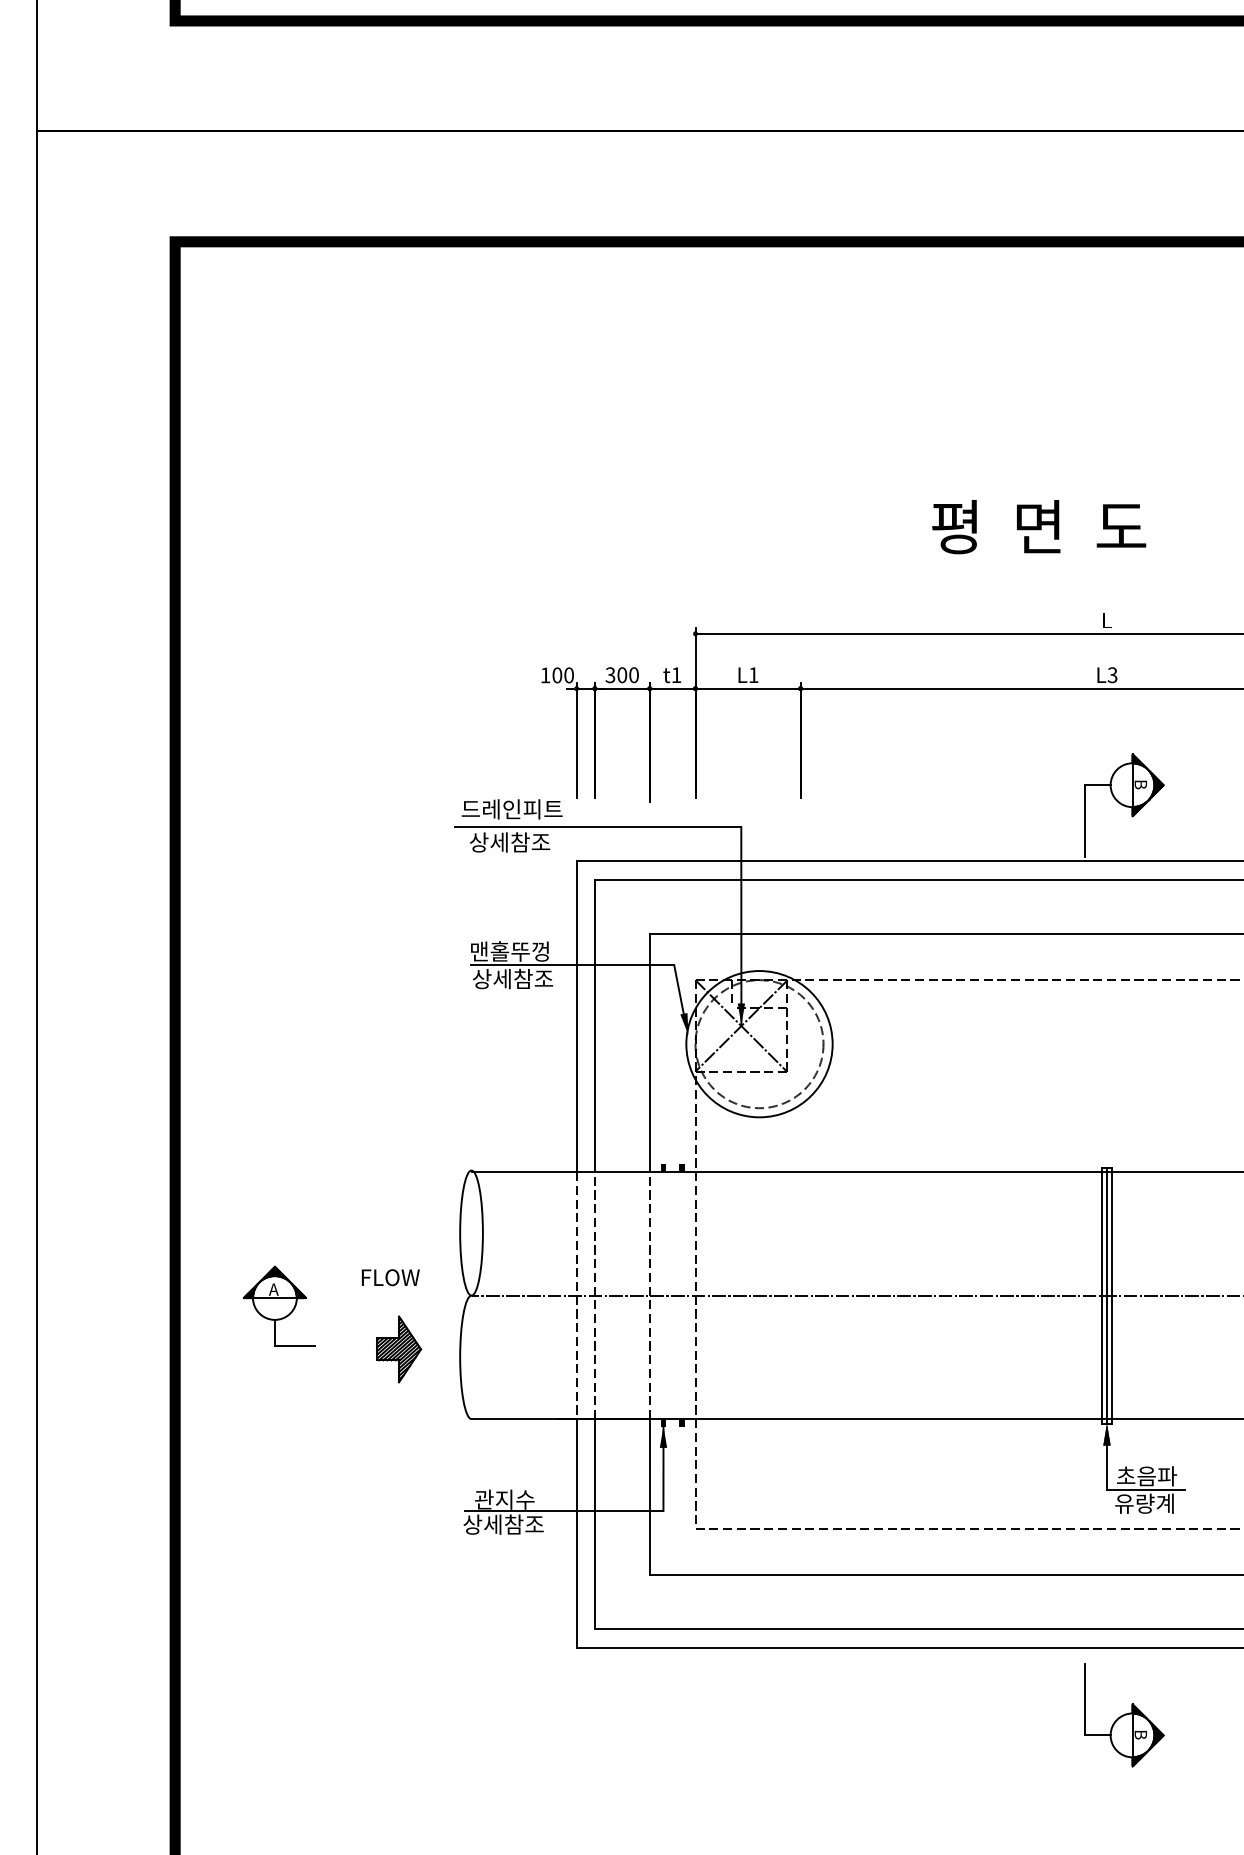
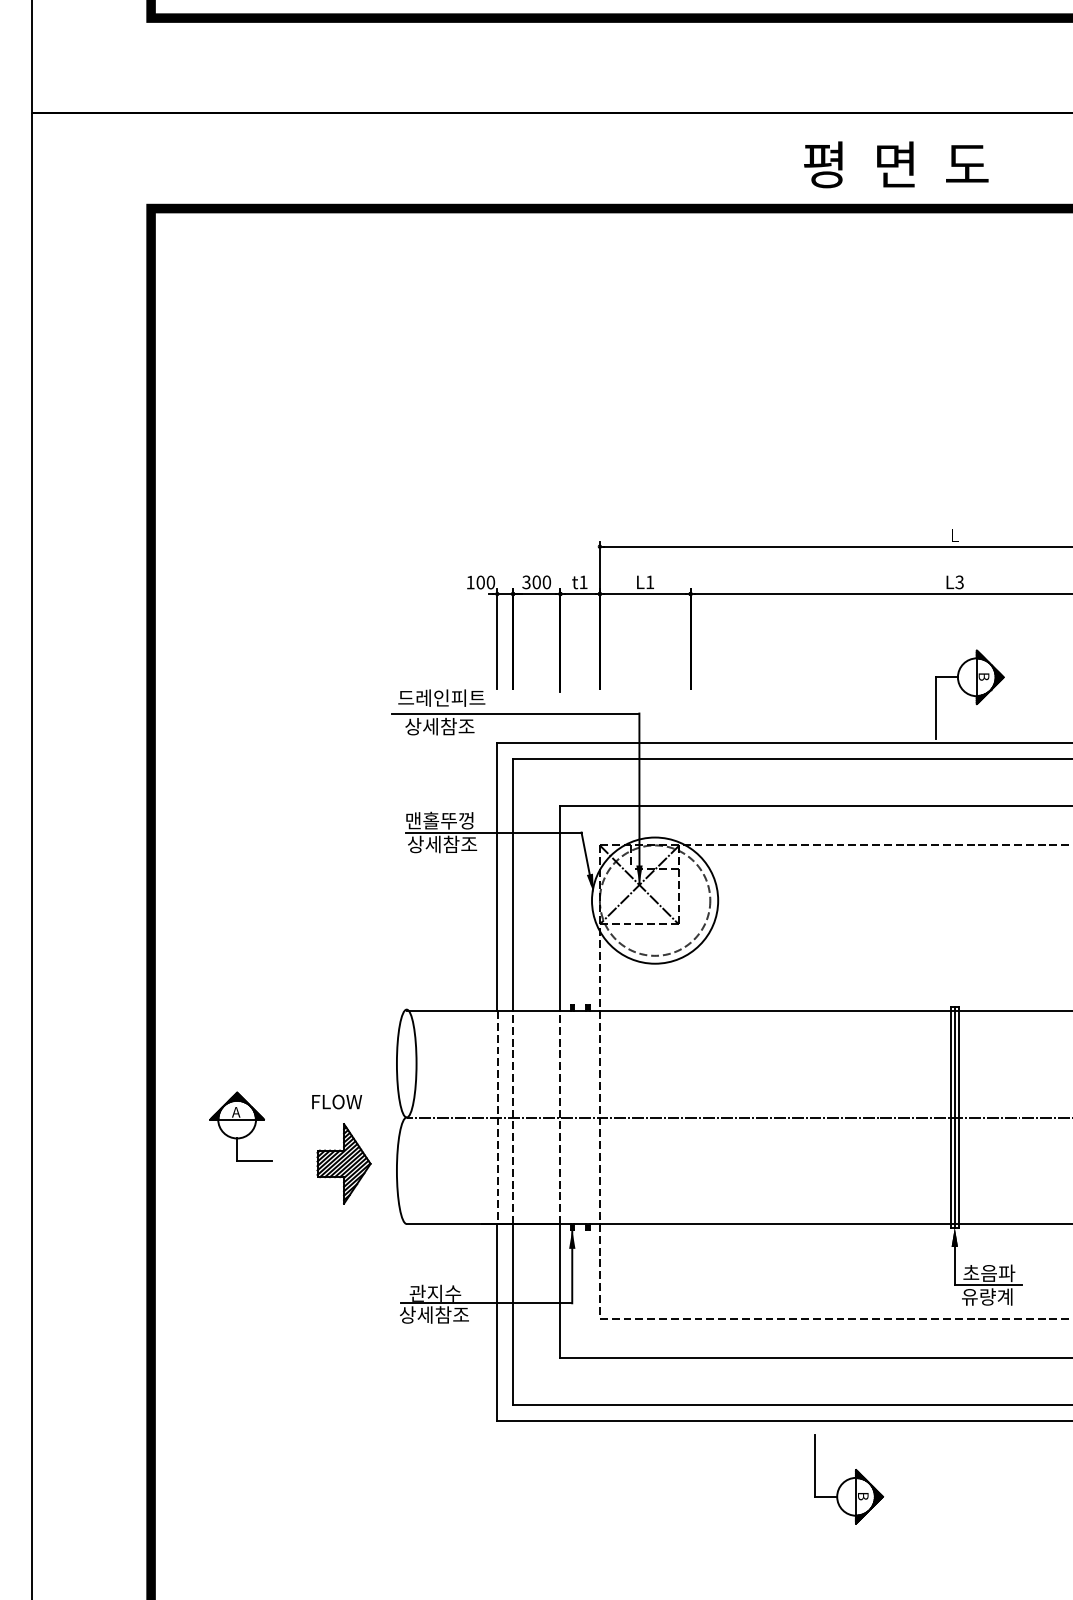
text: (1039, 527) -> (896, 165), moved
part: (399, 1349) -> (344, 1163), size x1.4
part: (1124, 1715) -> (849, 1479), moved

